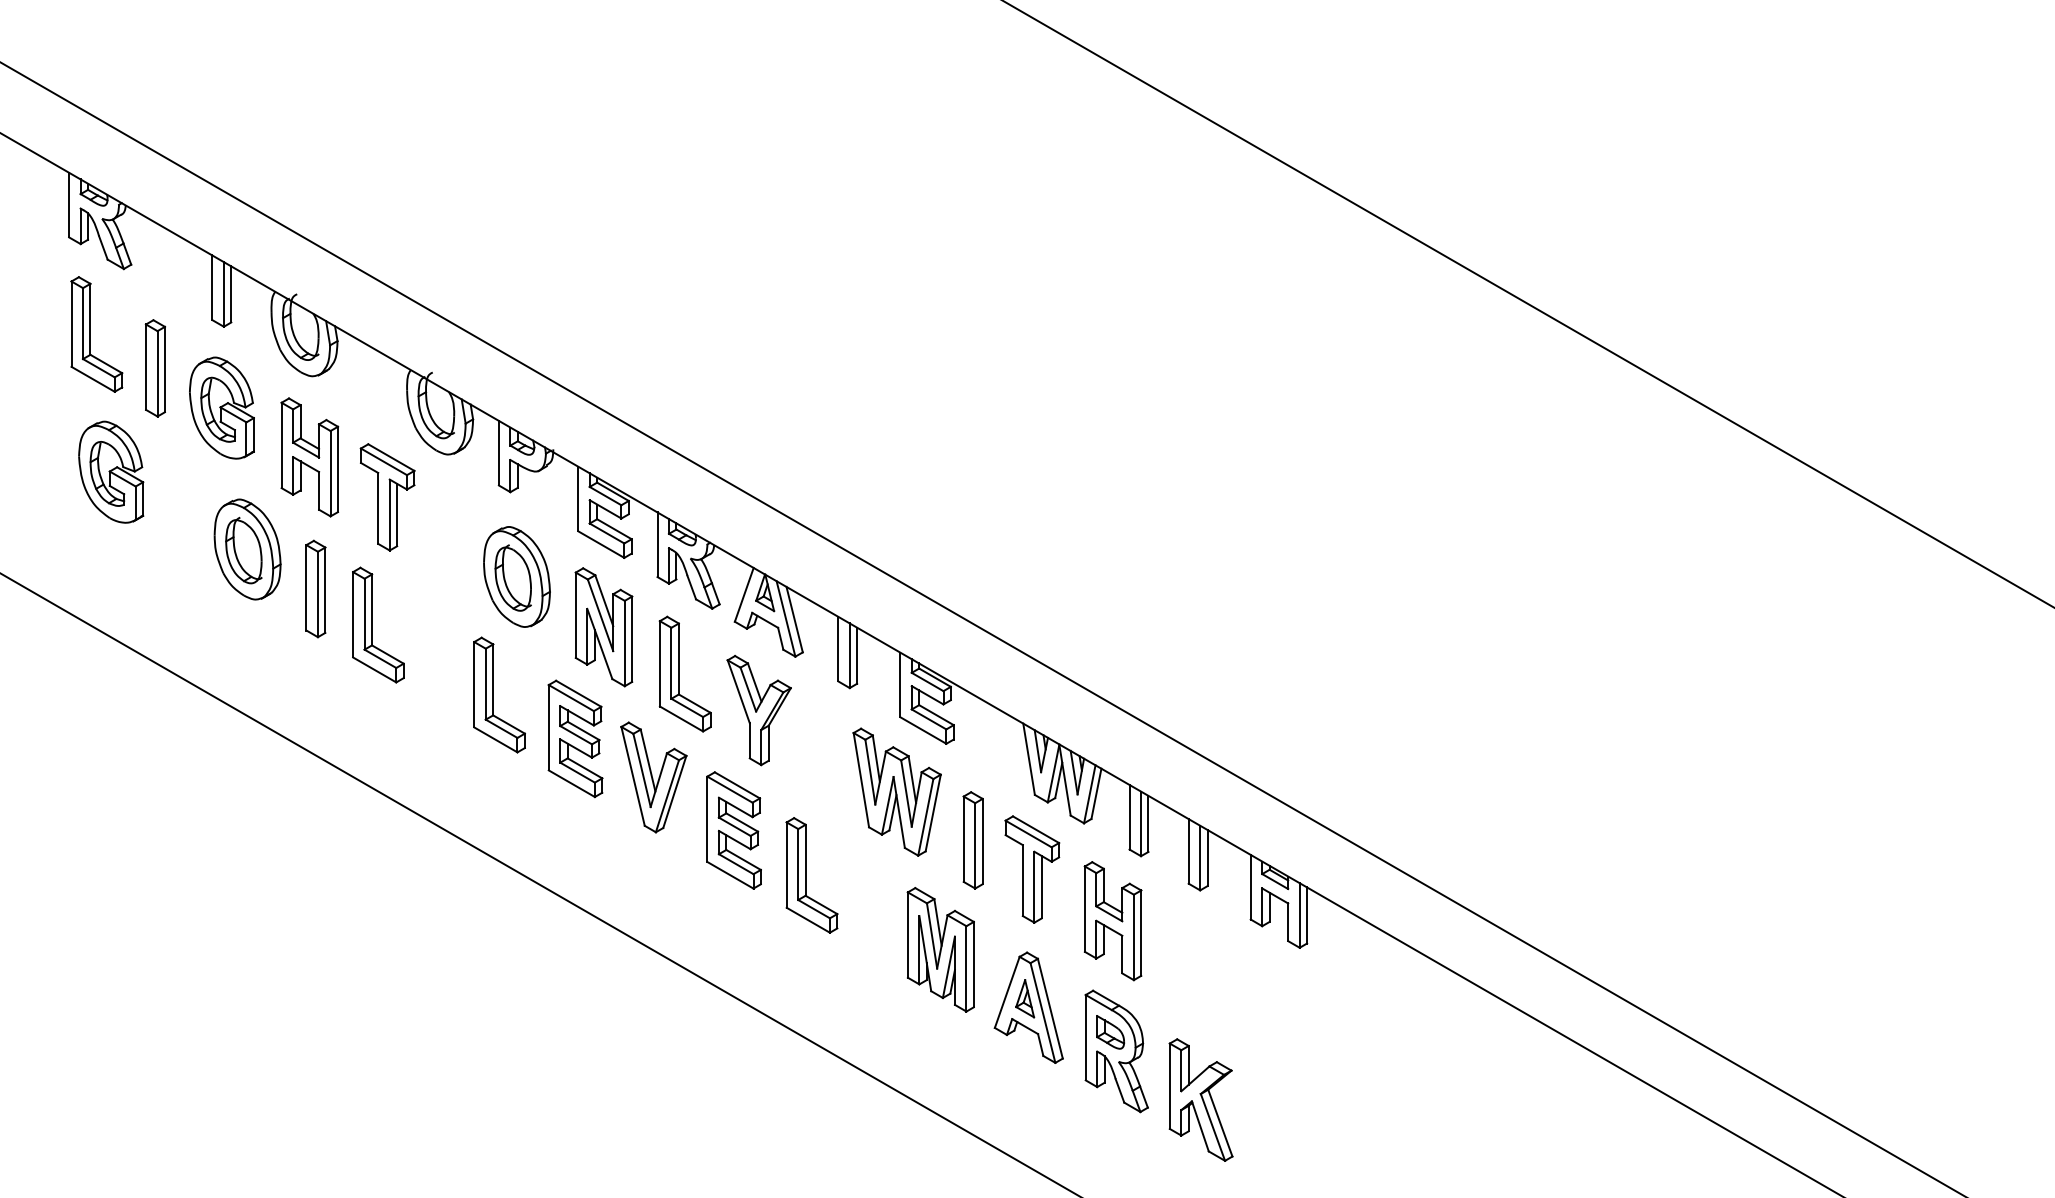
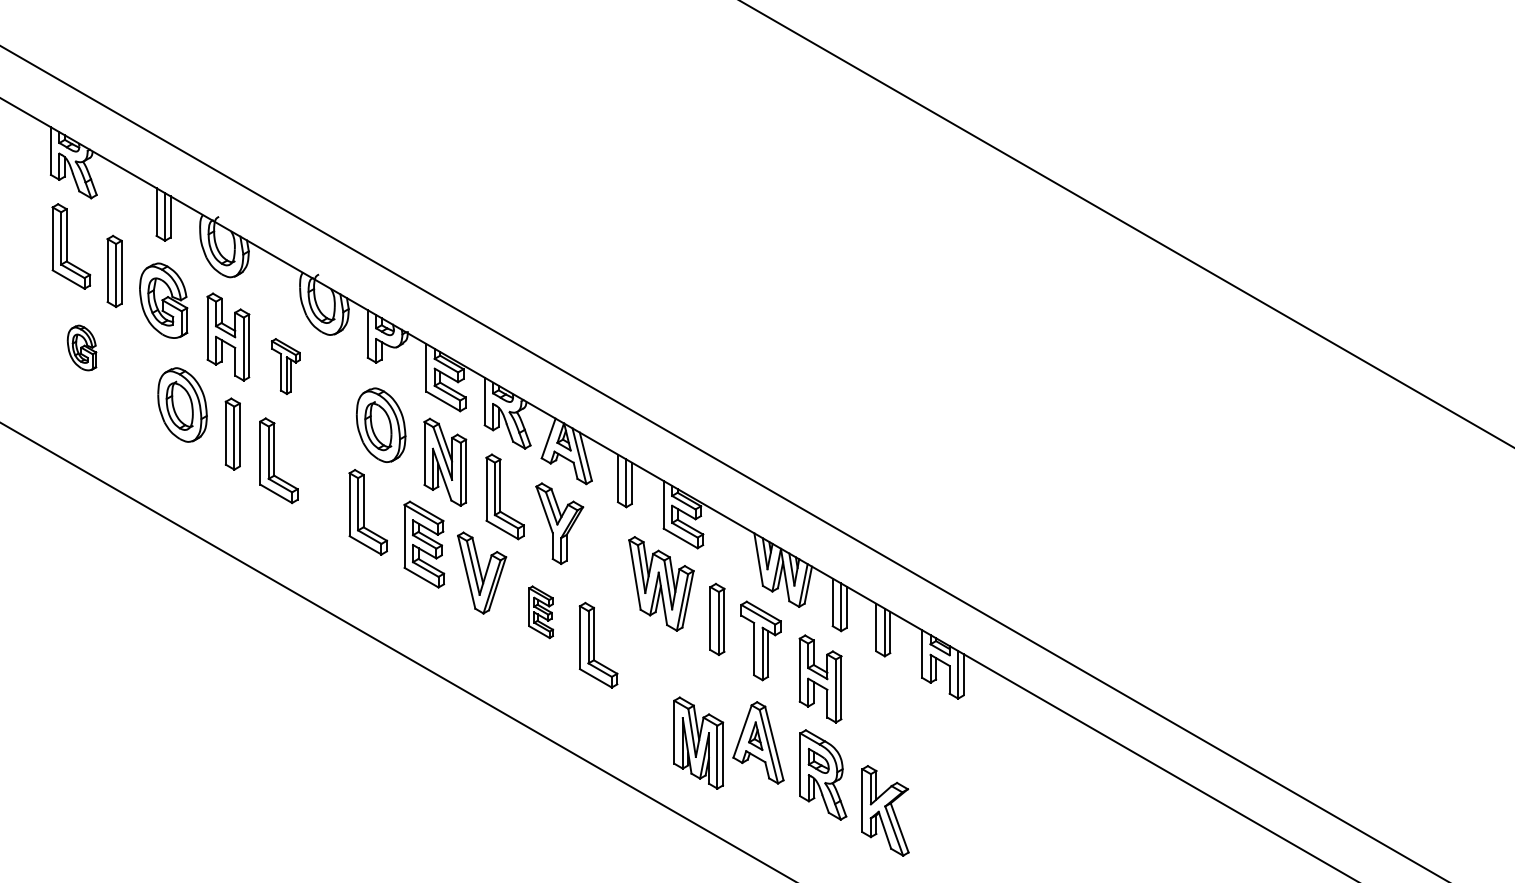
part: (110, 471) -> (81, 347), size x0.6
part: (387, 497) -> (285, 366), size x0.7
part: (733, 830) -> (540, 612), size x0.6
part: (940, 948) -> (698, 742), moved

